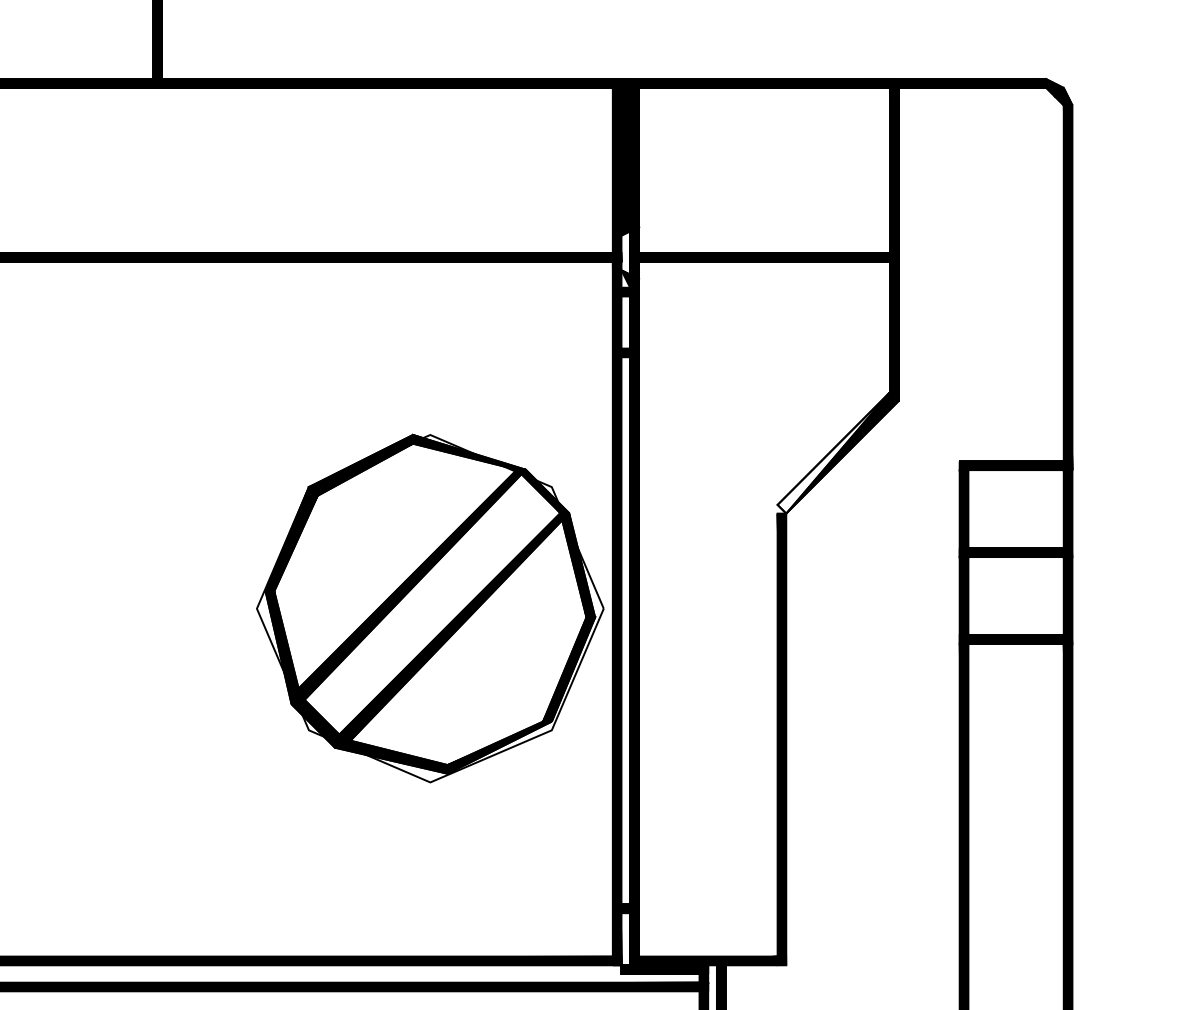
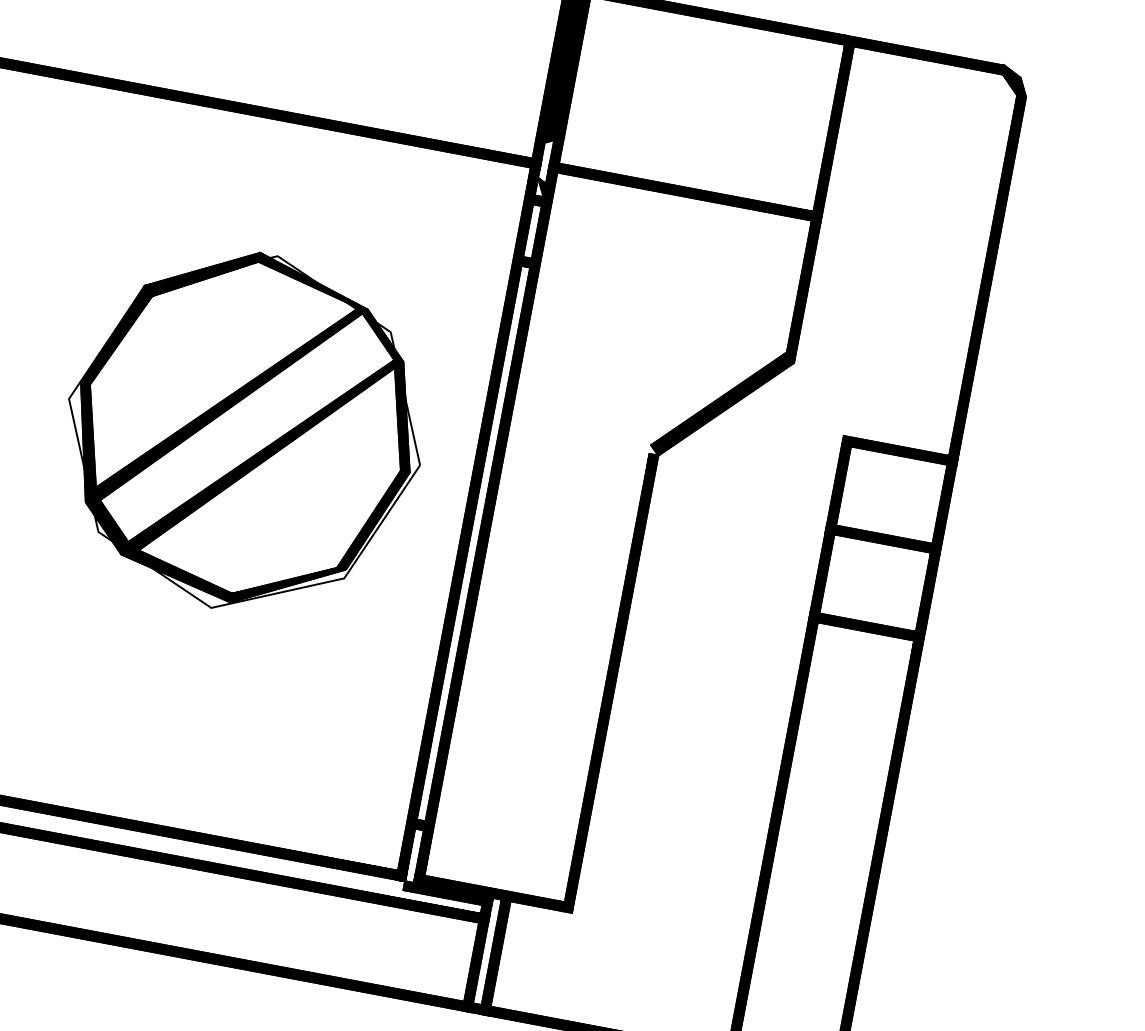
fill: (833, 452) -> (717, 402), added
part: (430, 608) -> (244, 431), moved

